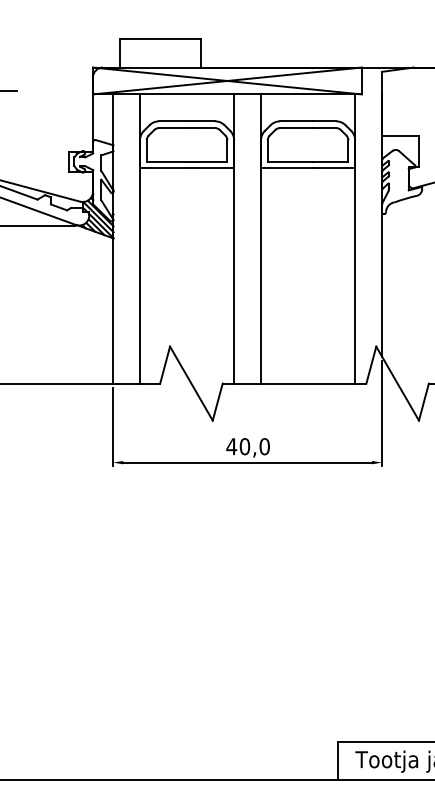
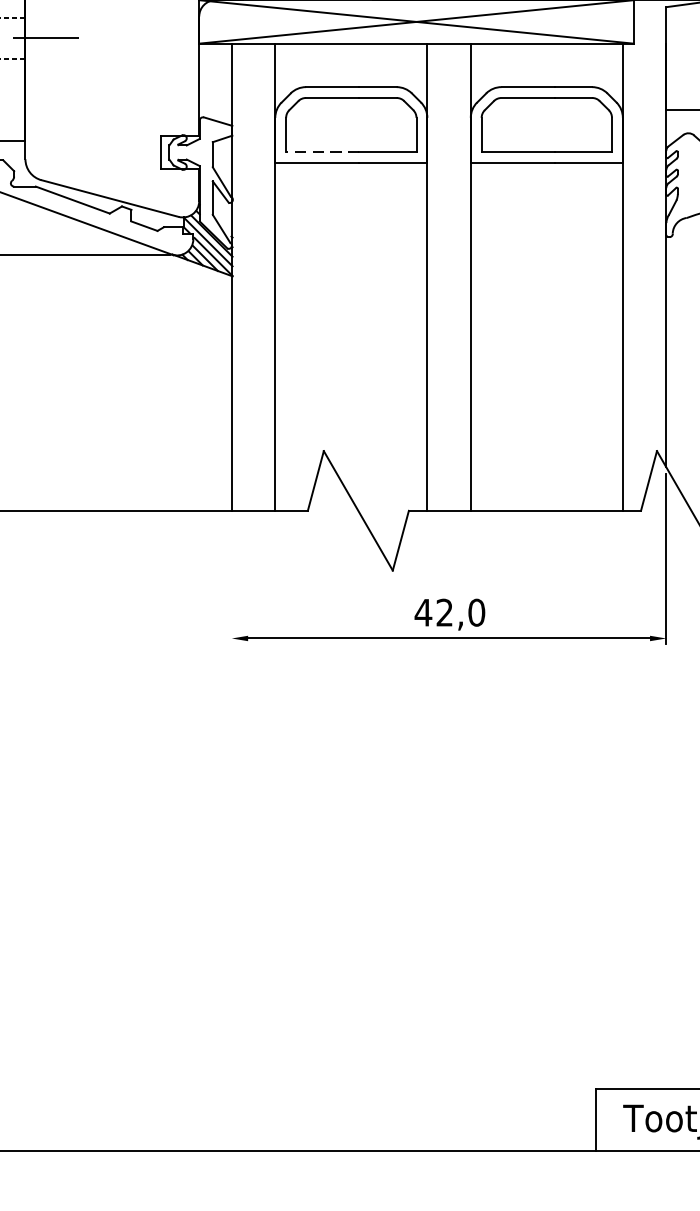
line: (169, 161) -> (322, 152), solid -> dashed
line: (113, 426) -> (232, 580), removed
text: (244, 446) -> (444, 612), 40,0 -> 42,0

